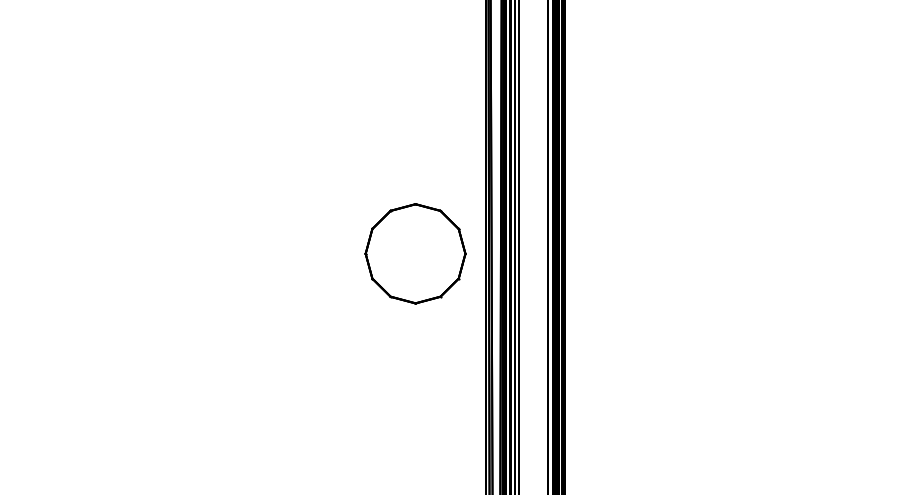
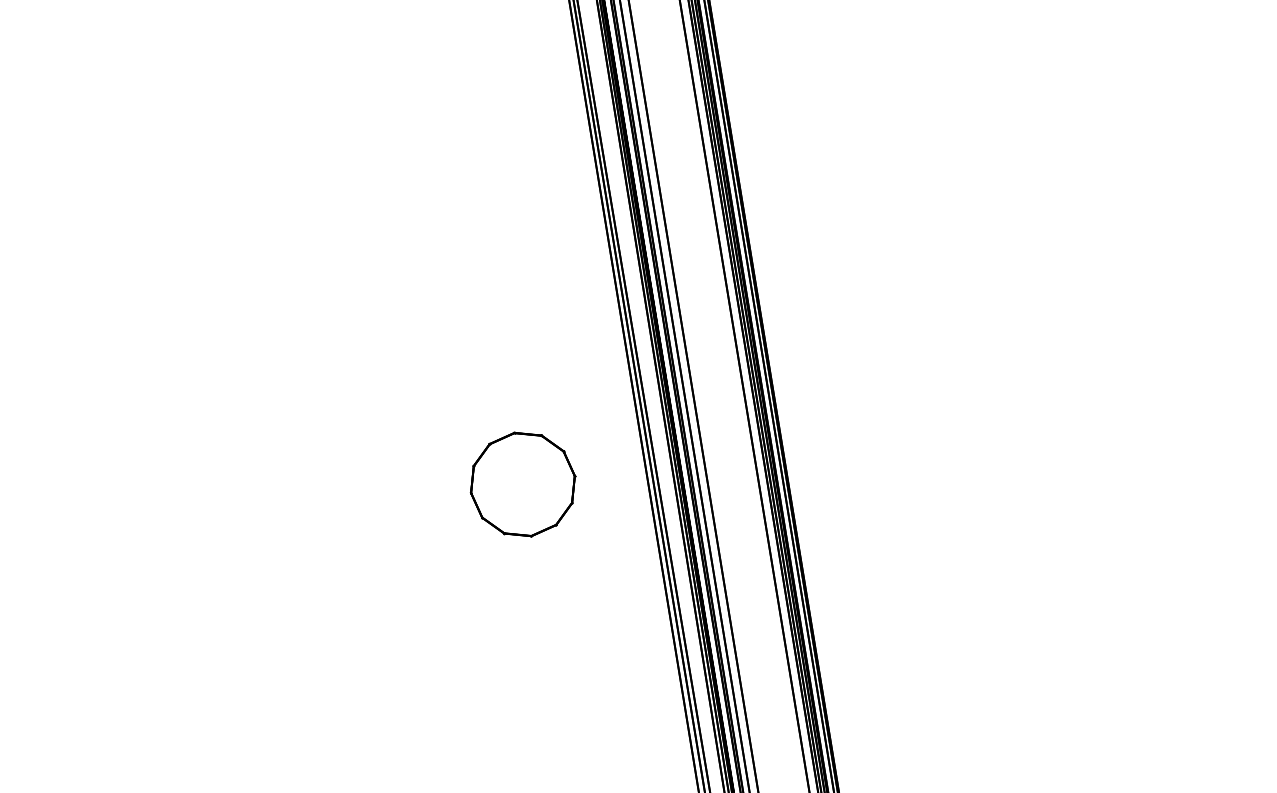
part: (415, 253) -> (522, 483), size x0.6

